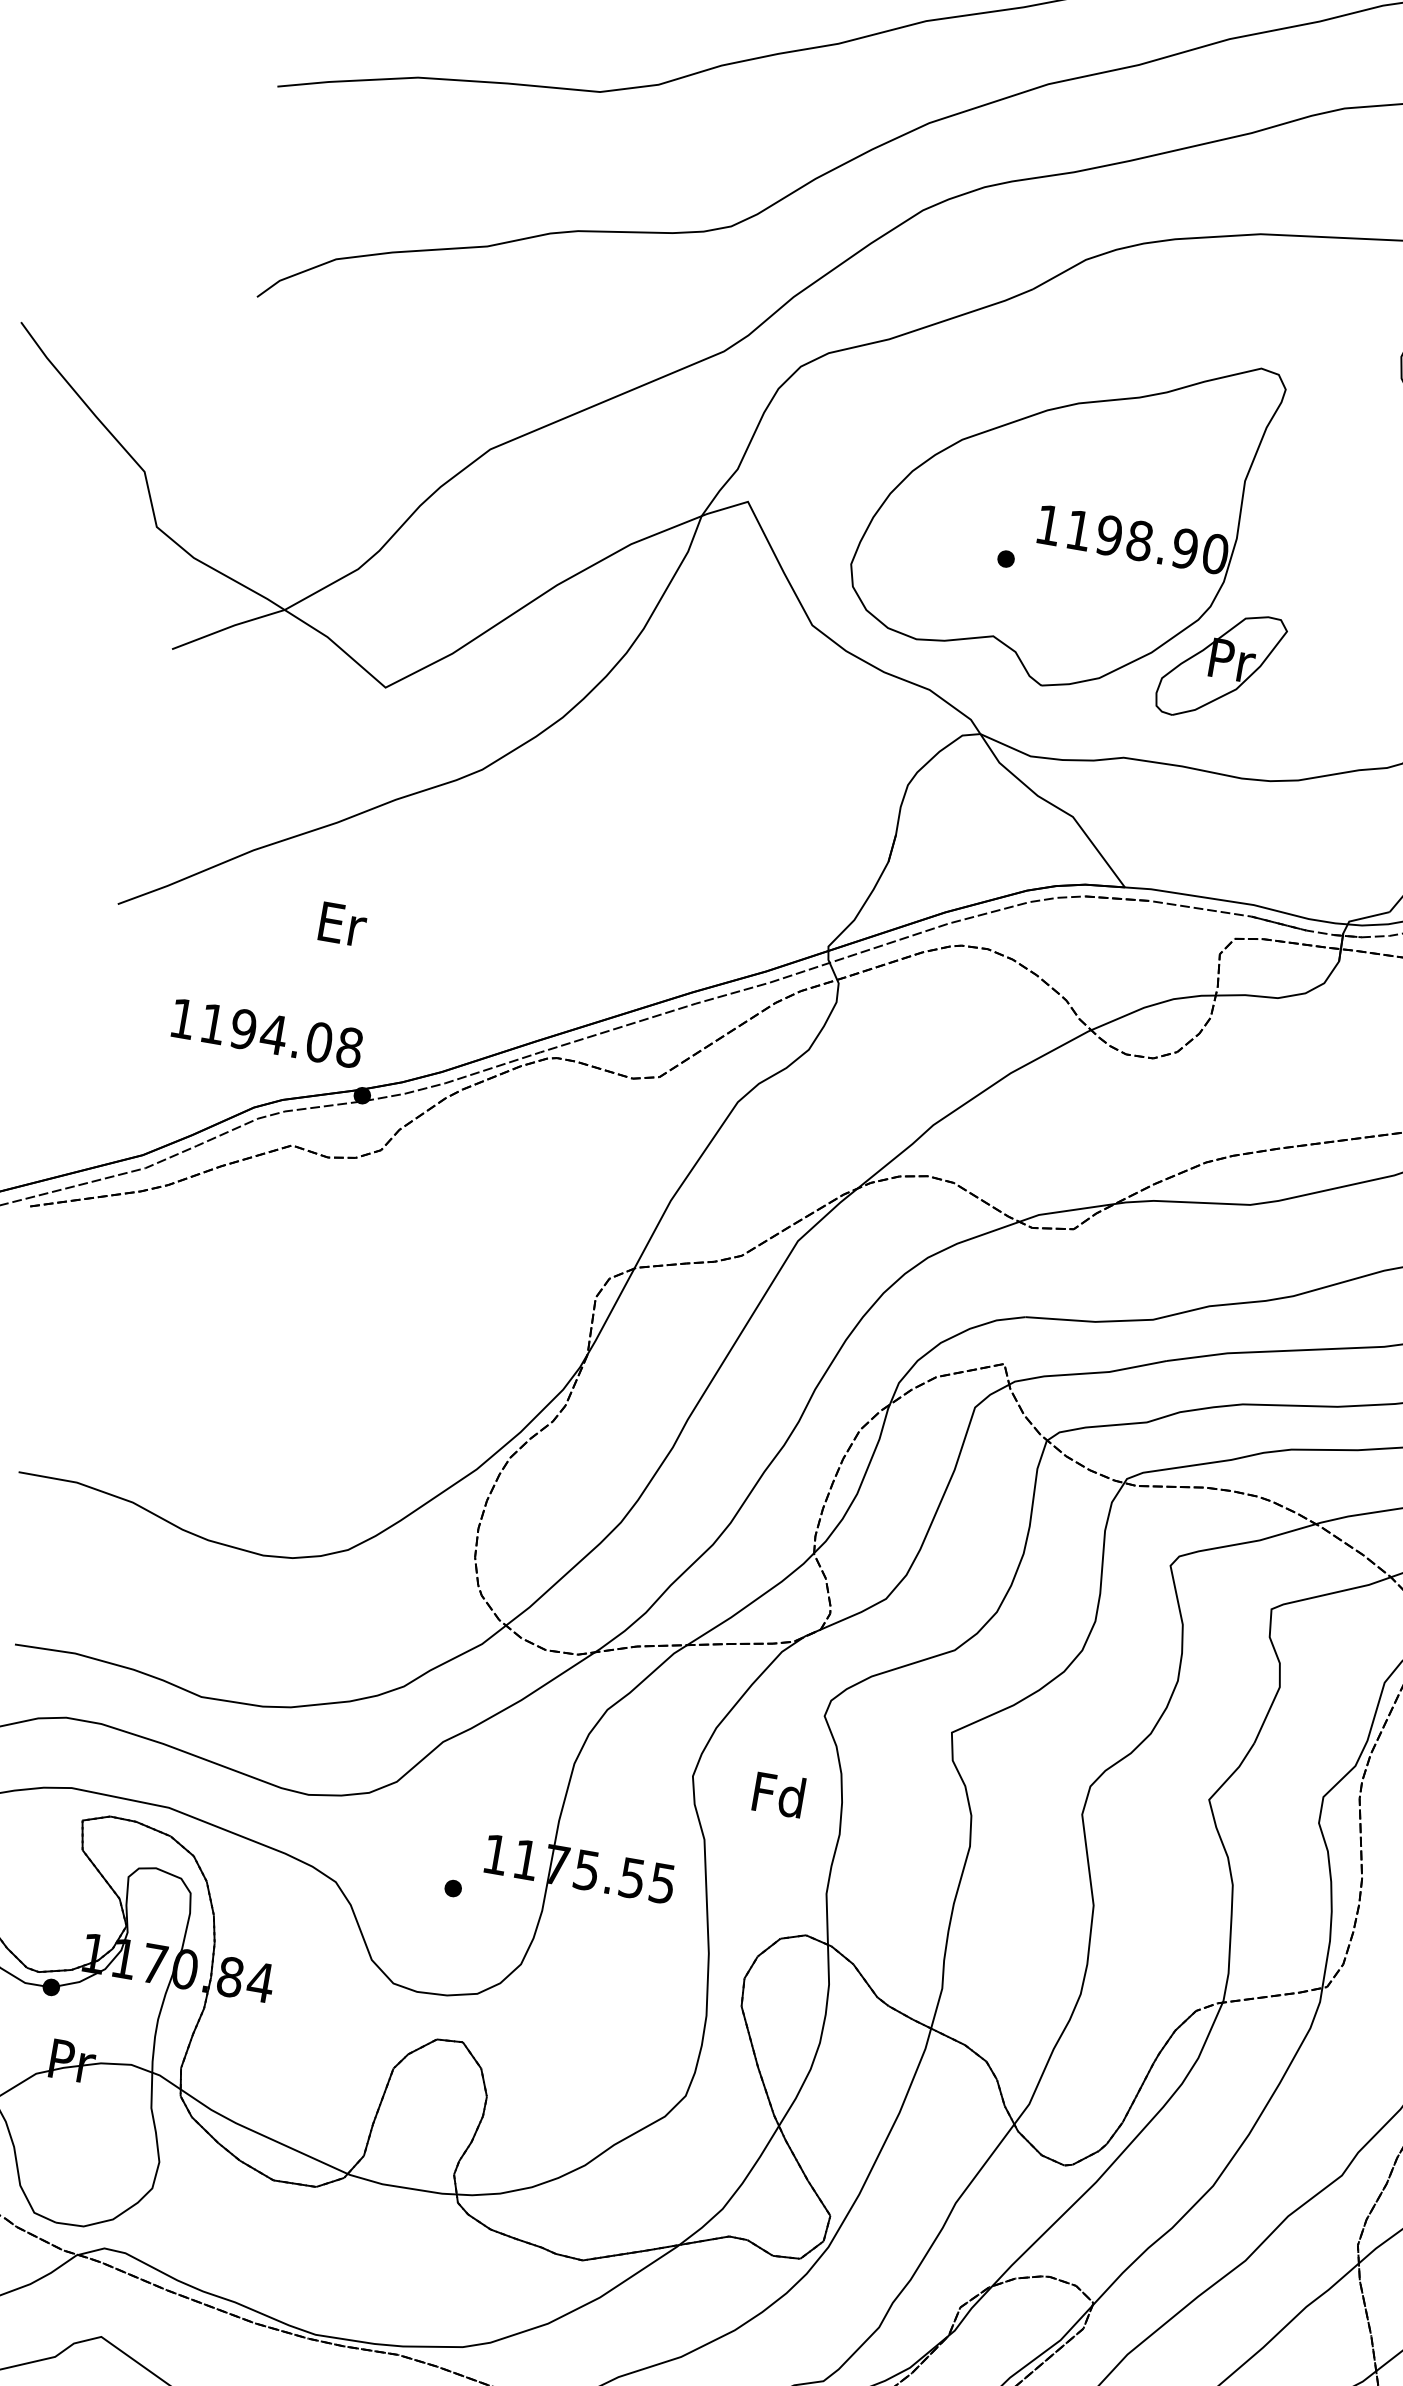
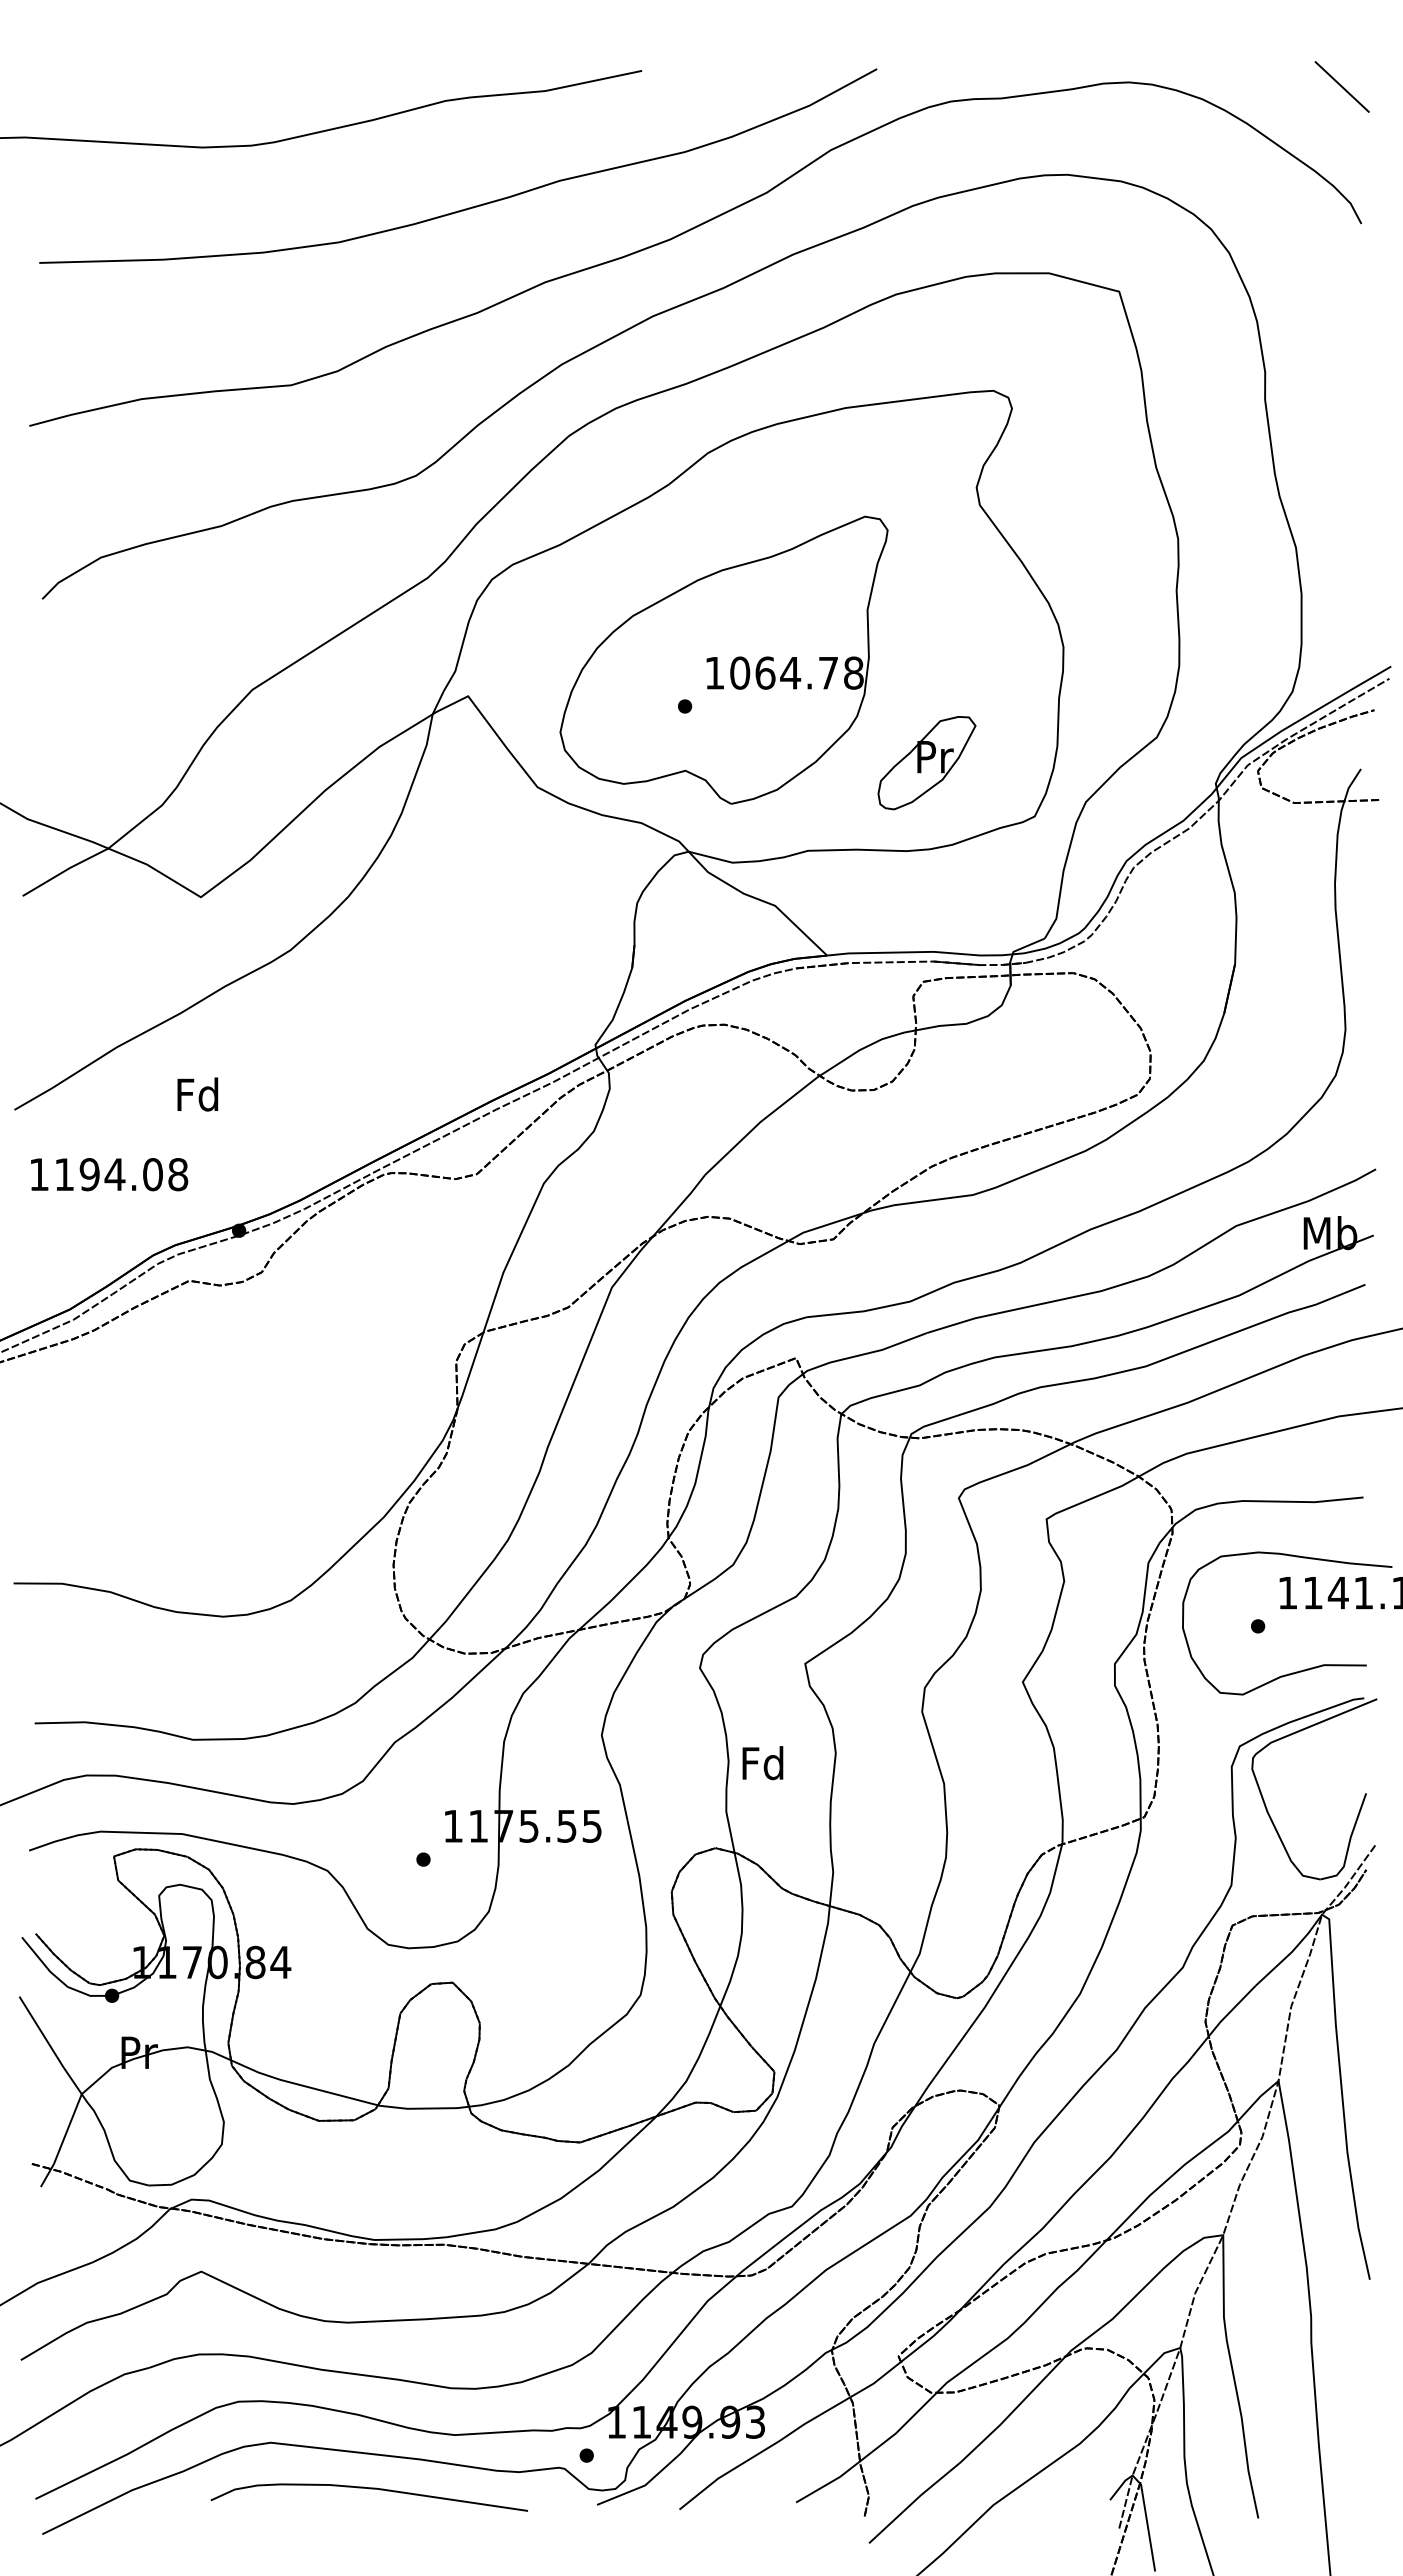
text: (1146, 541) -> (796, 672), 1198.90 -> 1064.78
part: (1220, 666) -> (926, 763), moved
text: (340, 923) -> (197, 1094), Er -> Fd
text: (267, 1033) -> (109, 1174), moved
text: (778, 1795) -> (762, 1763), moved

